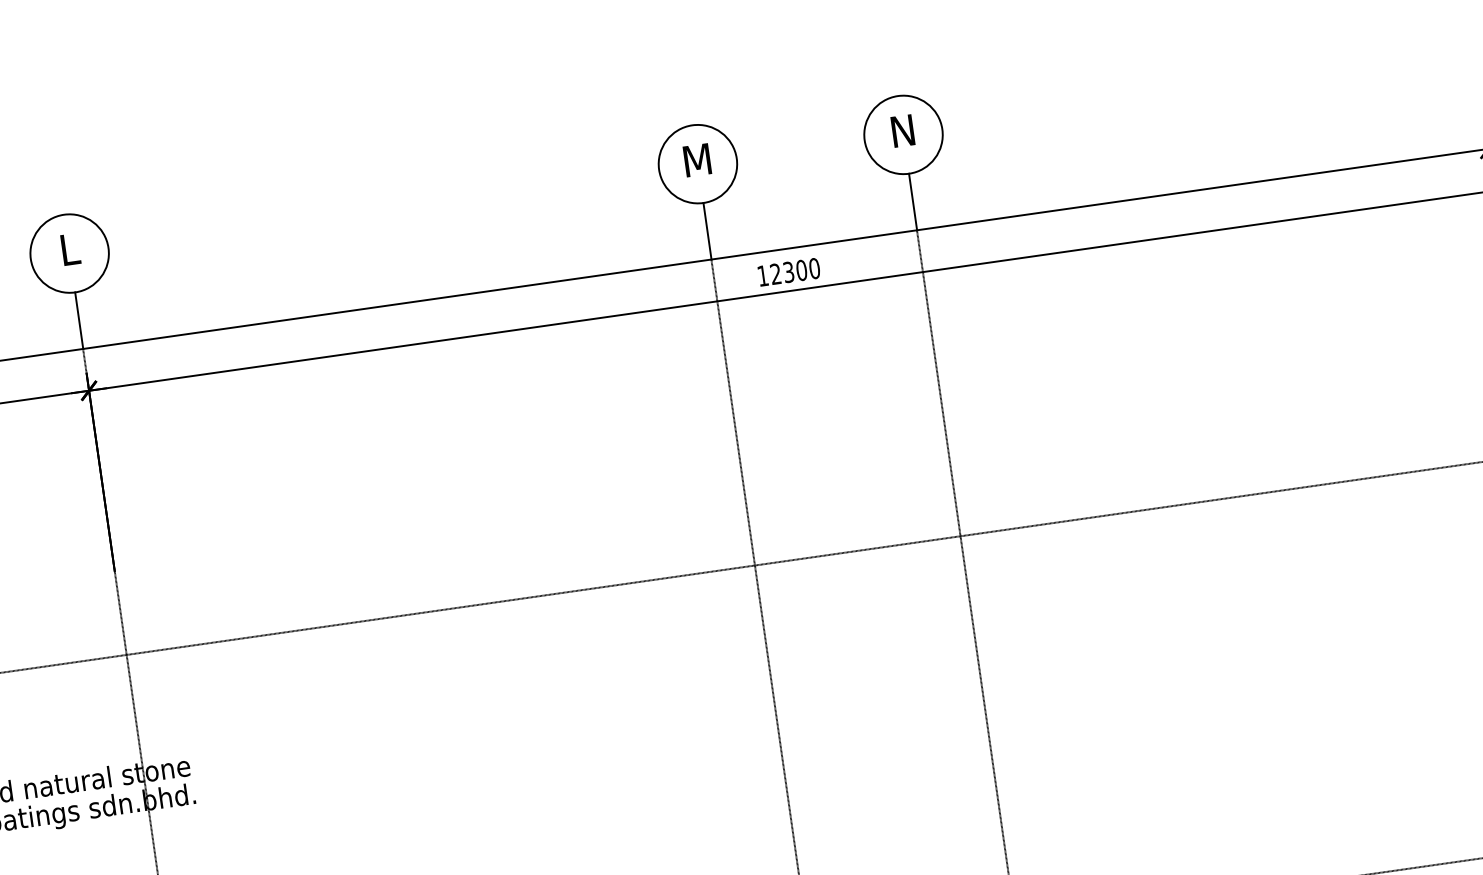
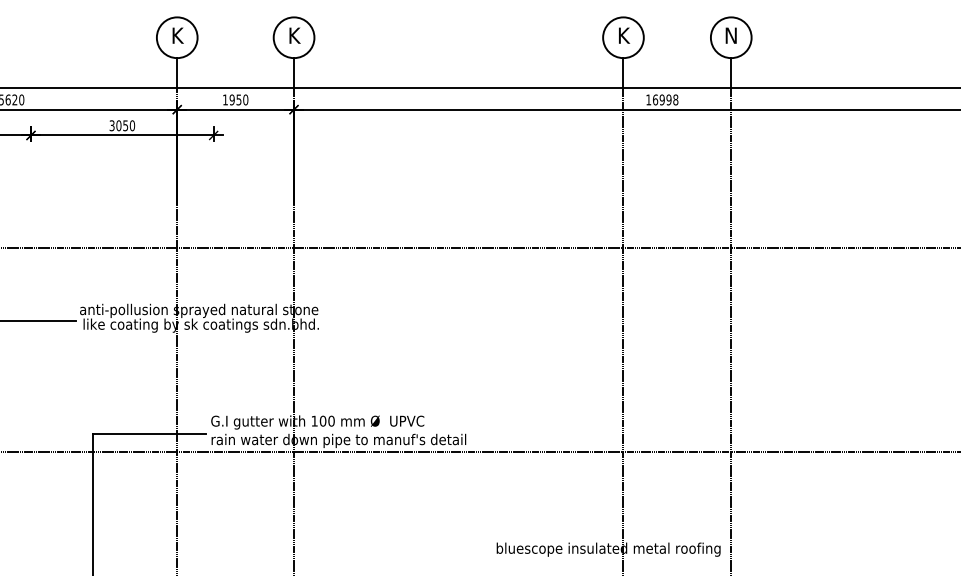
text: (697, 159) -> (623, 35), M -> K
text: (69, 249) -> (294, 35), L -> K
text: (794, 270) -> (665, 99), 12300 -> 16998

